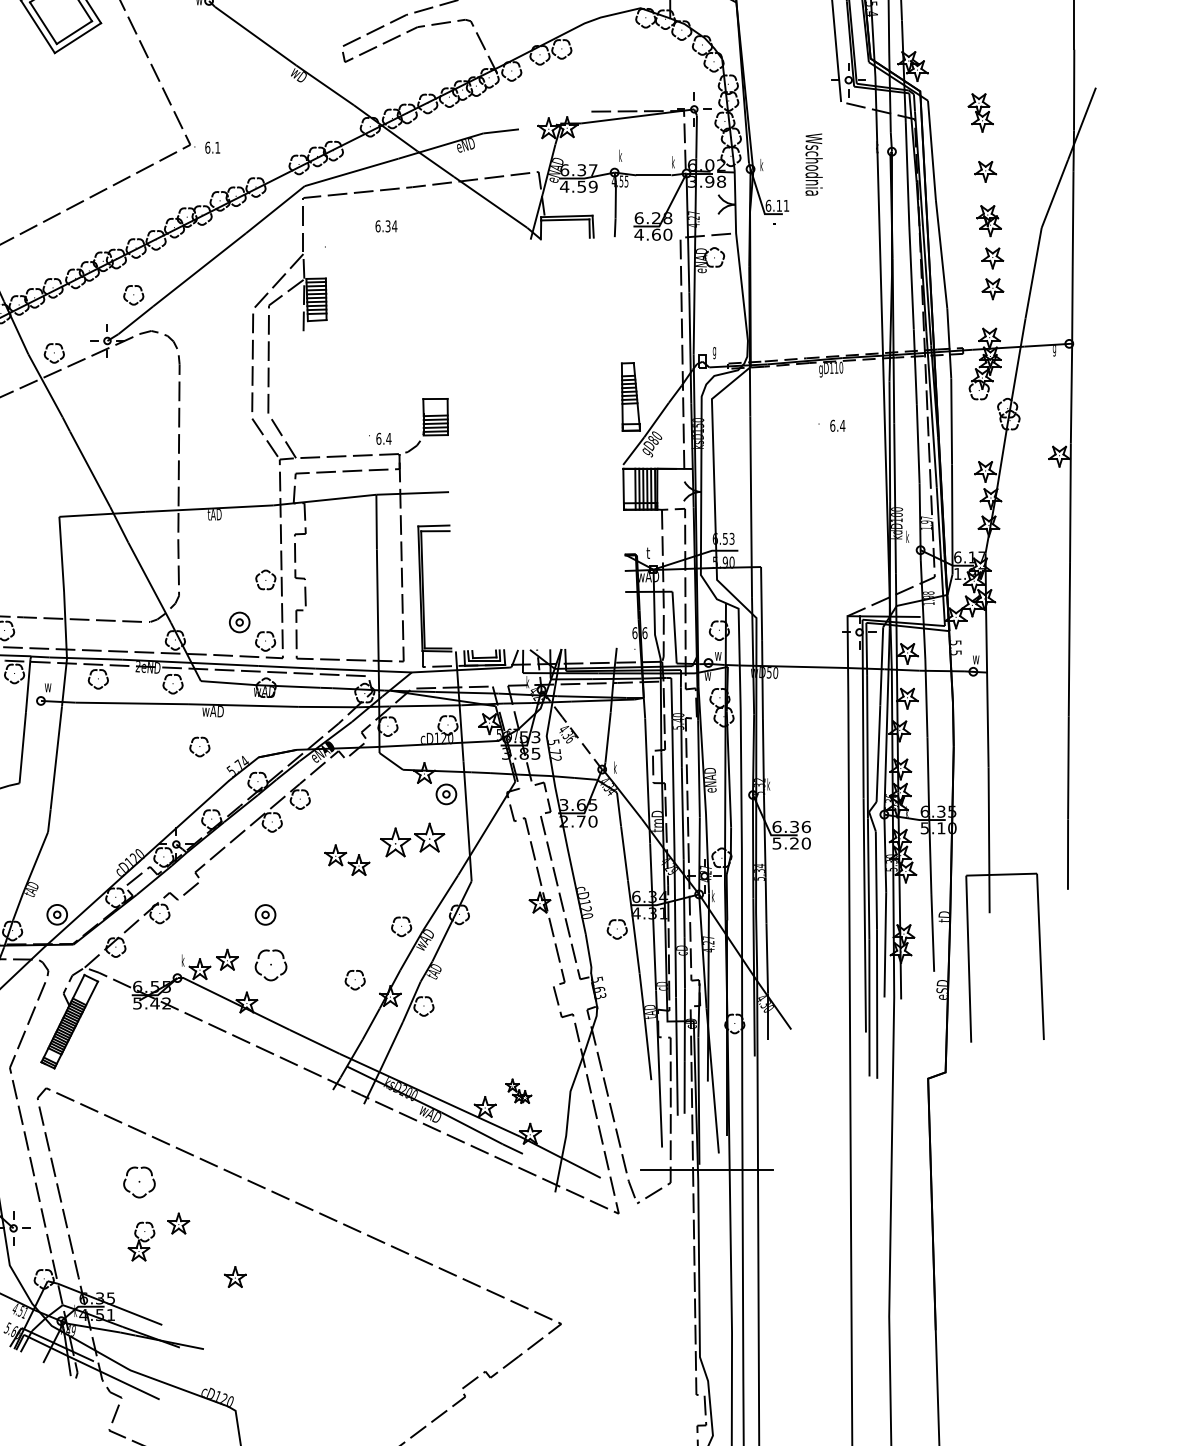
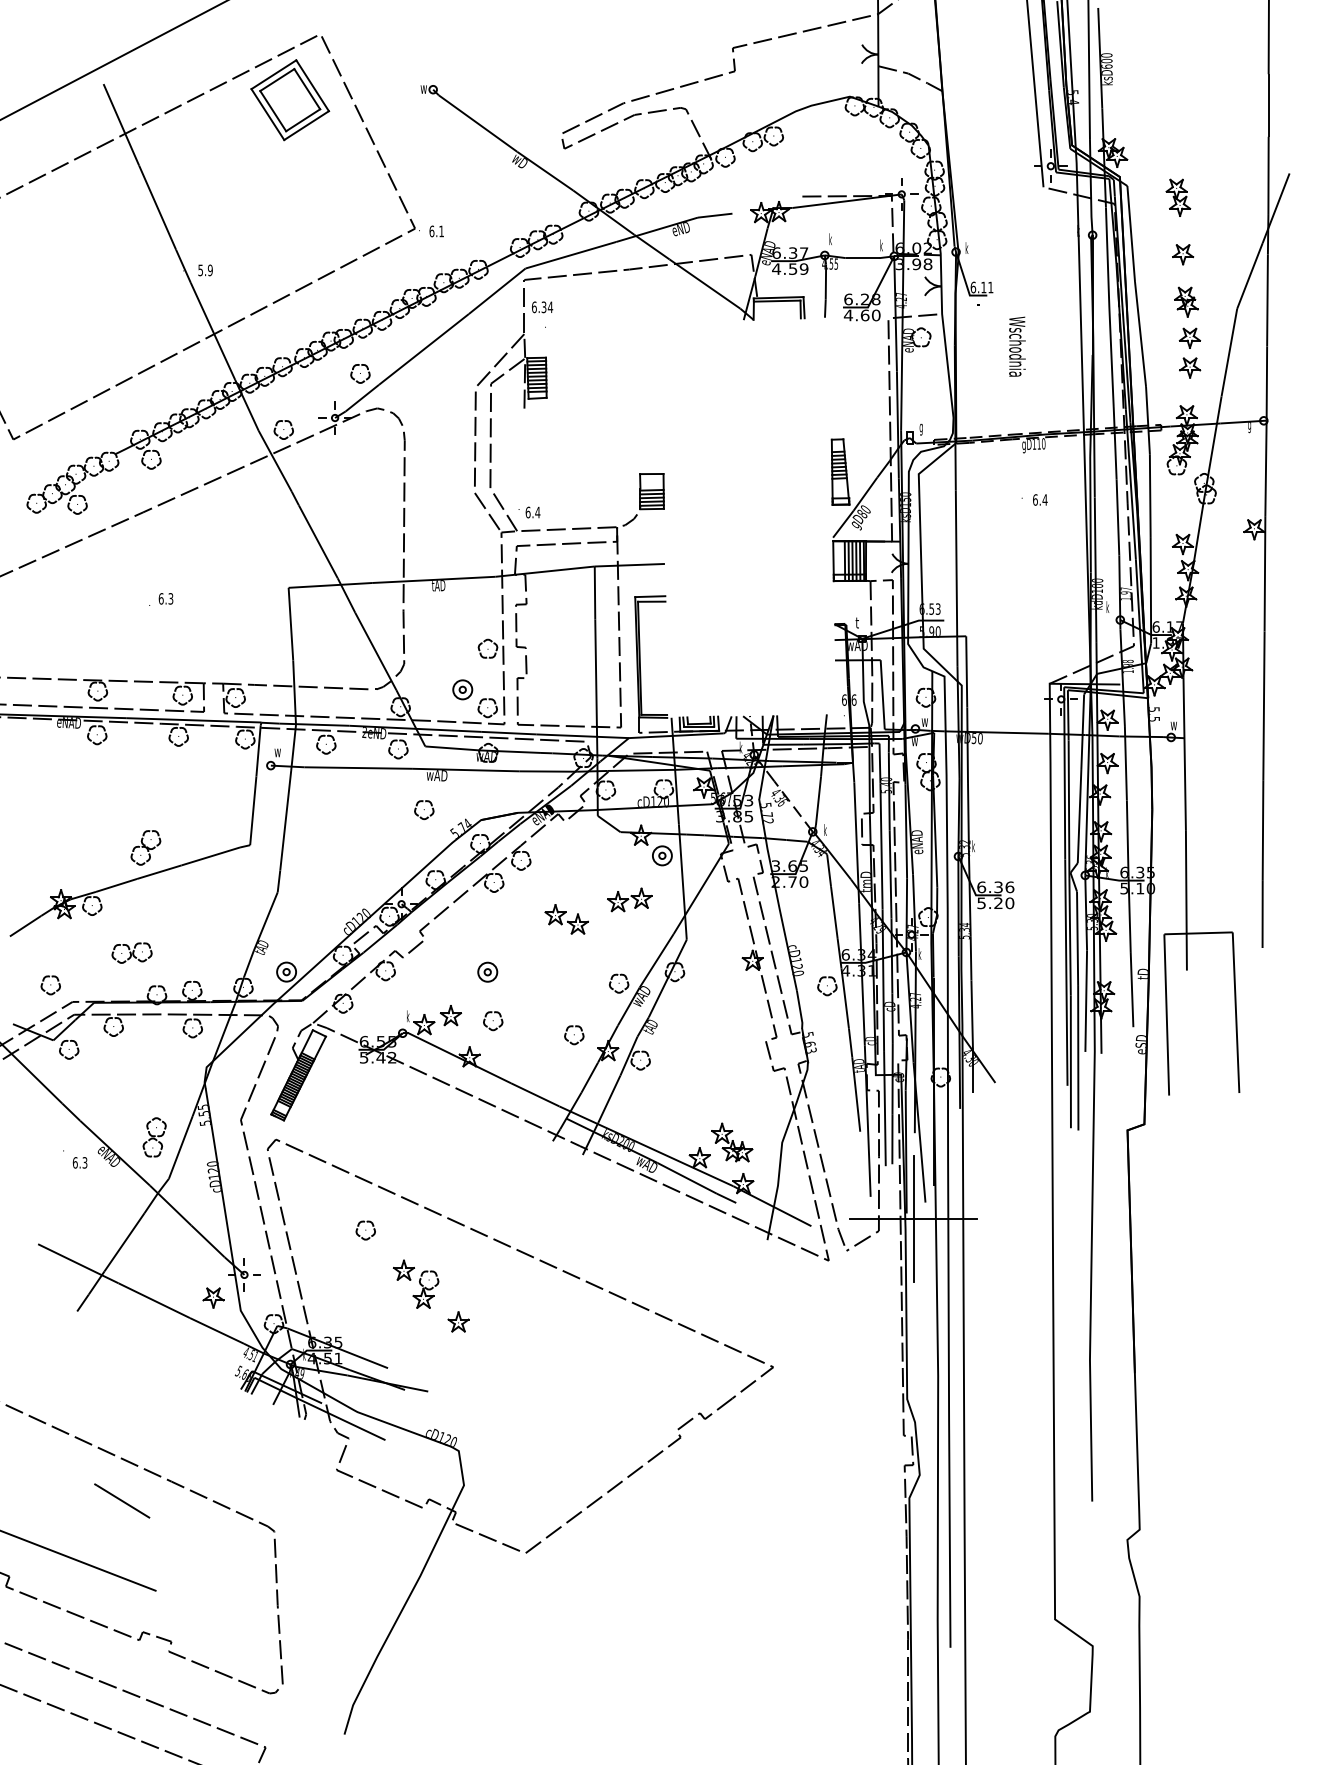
text: (814, 164) -> (1017, 346), moved
text: (386, 226) -> (542, 307), moved
text: (380, 438) -> (529, 512), moved
part: (412, 839) -> (629, 899), size x0.71
part: (271, 965) -> (493, 1021), size x0.62
part: (519, 1091) -> (732, 1142), size x1.67
line: (706, 1169) -> (913, 1218), added
part: (138, 1182) -> (365, 1230), size x0.62
part: (141, 1241) -> (425, 1289), moved

